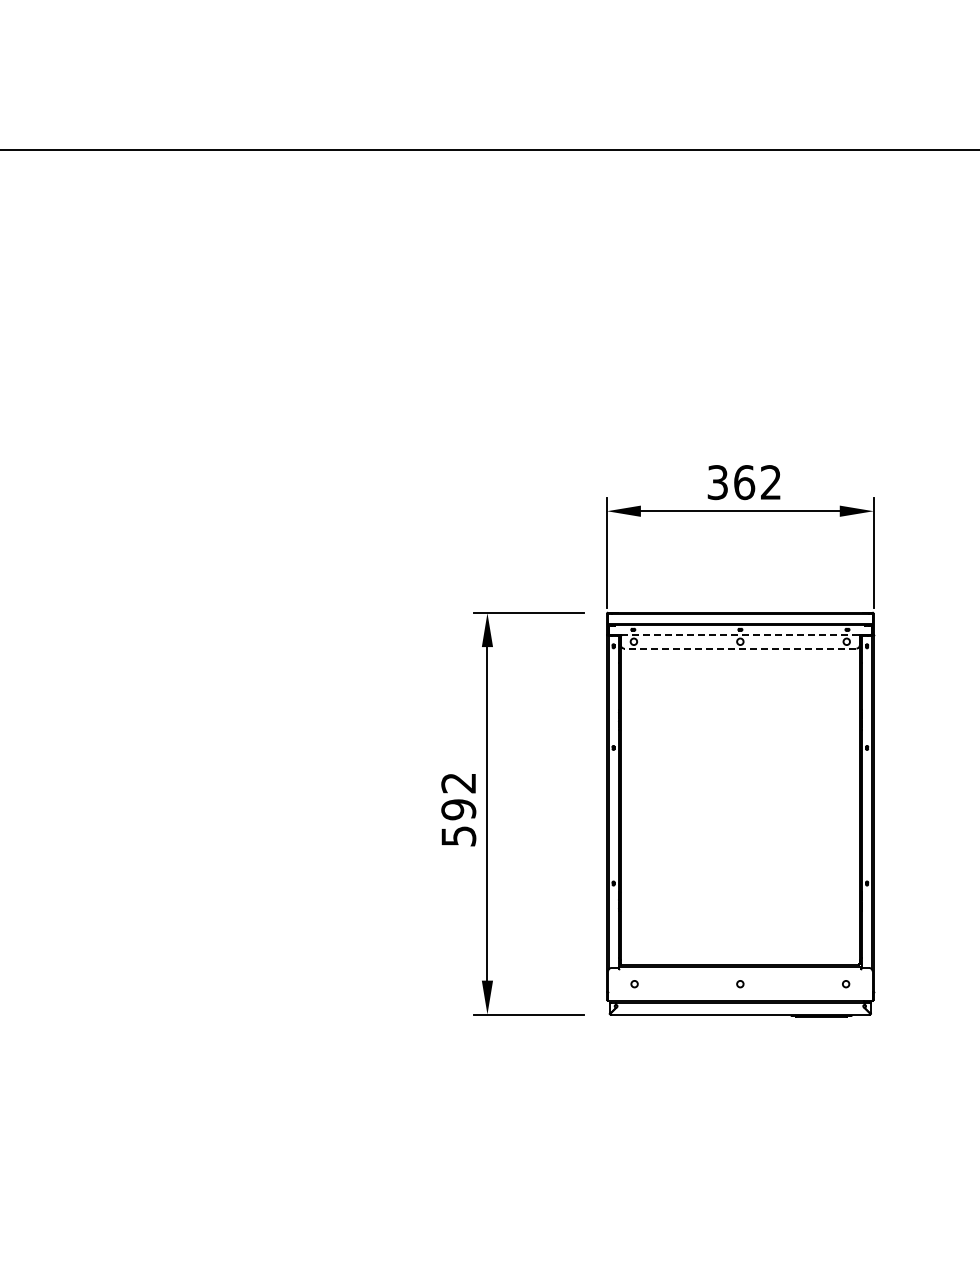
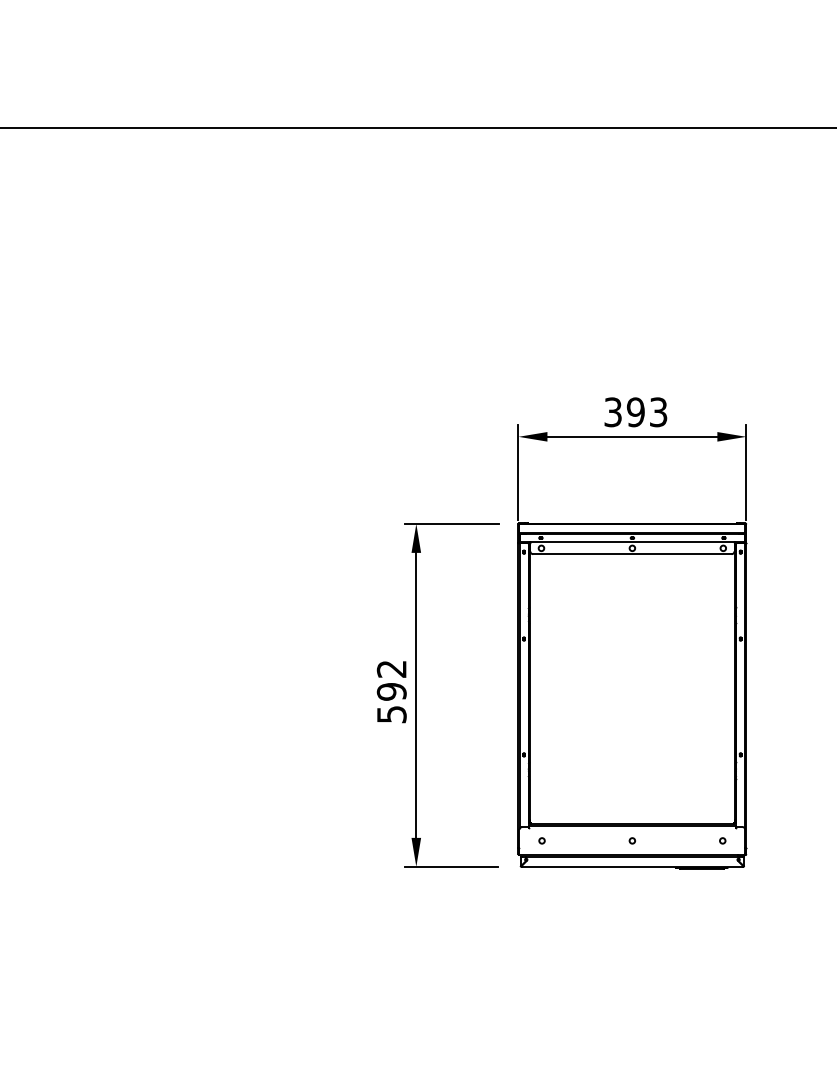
text: (757, 482) -> (647, 412), 362 -> 393
line: (740, 634) -> (632, 542), dashed -> solid
line: (739, 648) -> (631, 554), dashed -> solid

